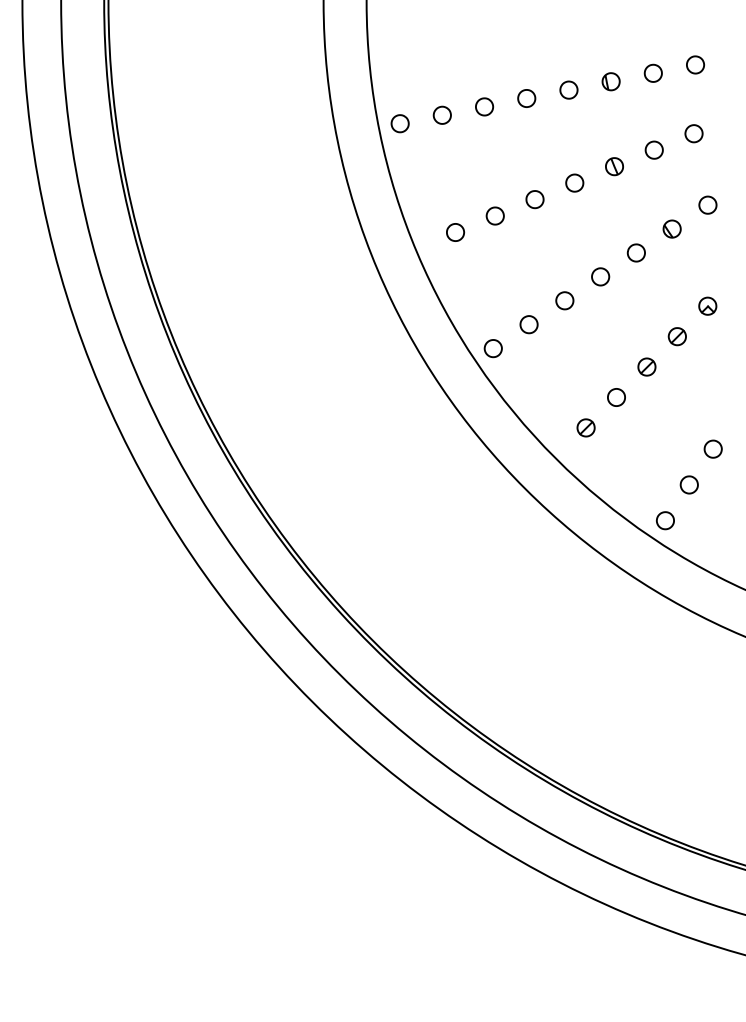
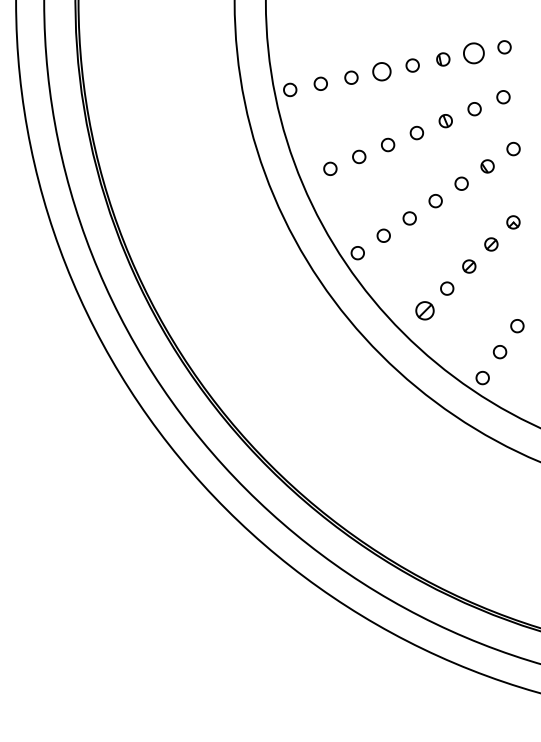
part: (652, 73) -> (473, 53), size x1.6
part: (527, 98) -> (382, 71), size x1.4
part: (586, 427) -> (425, 310), size x1.4

